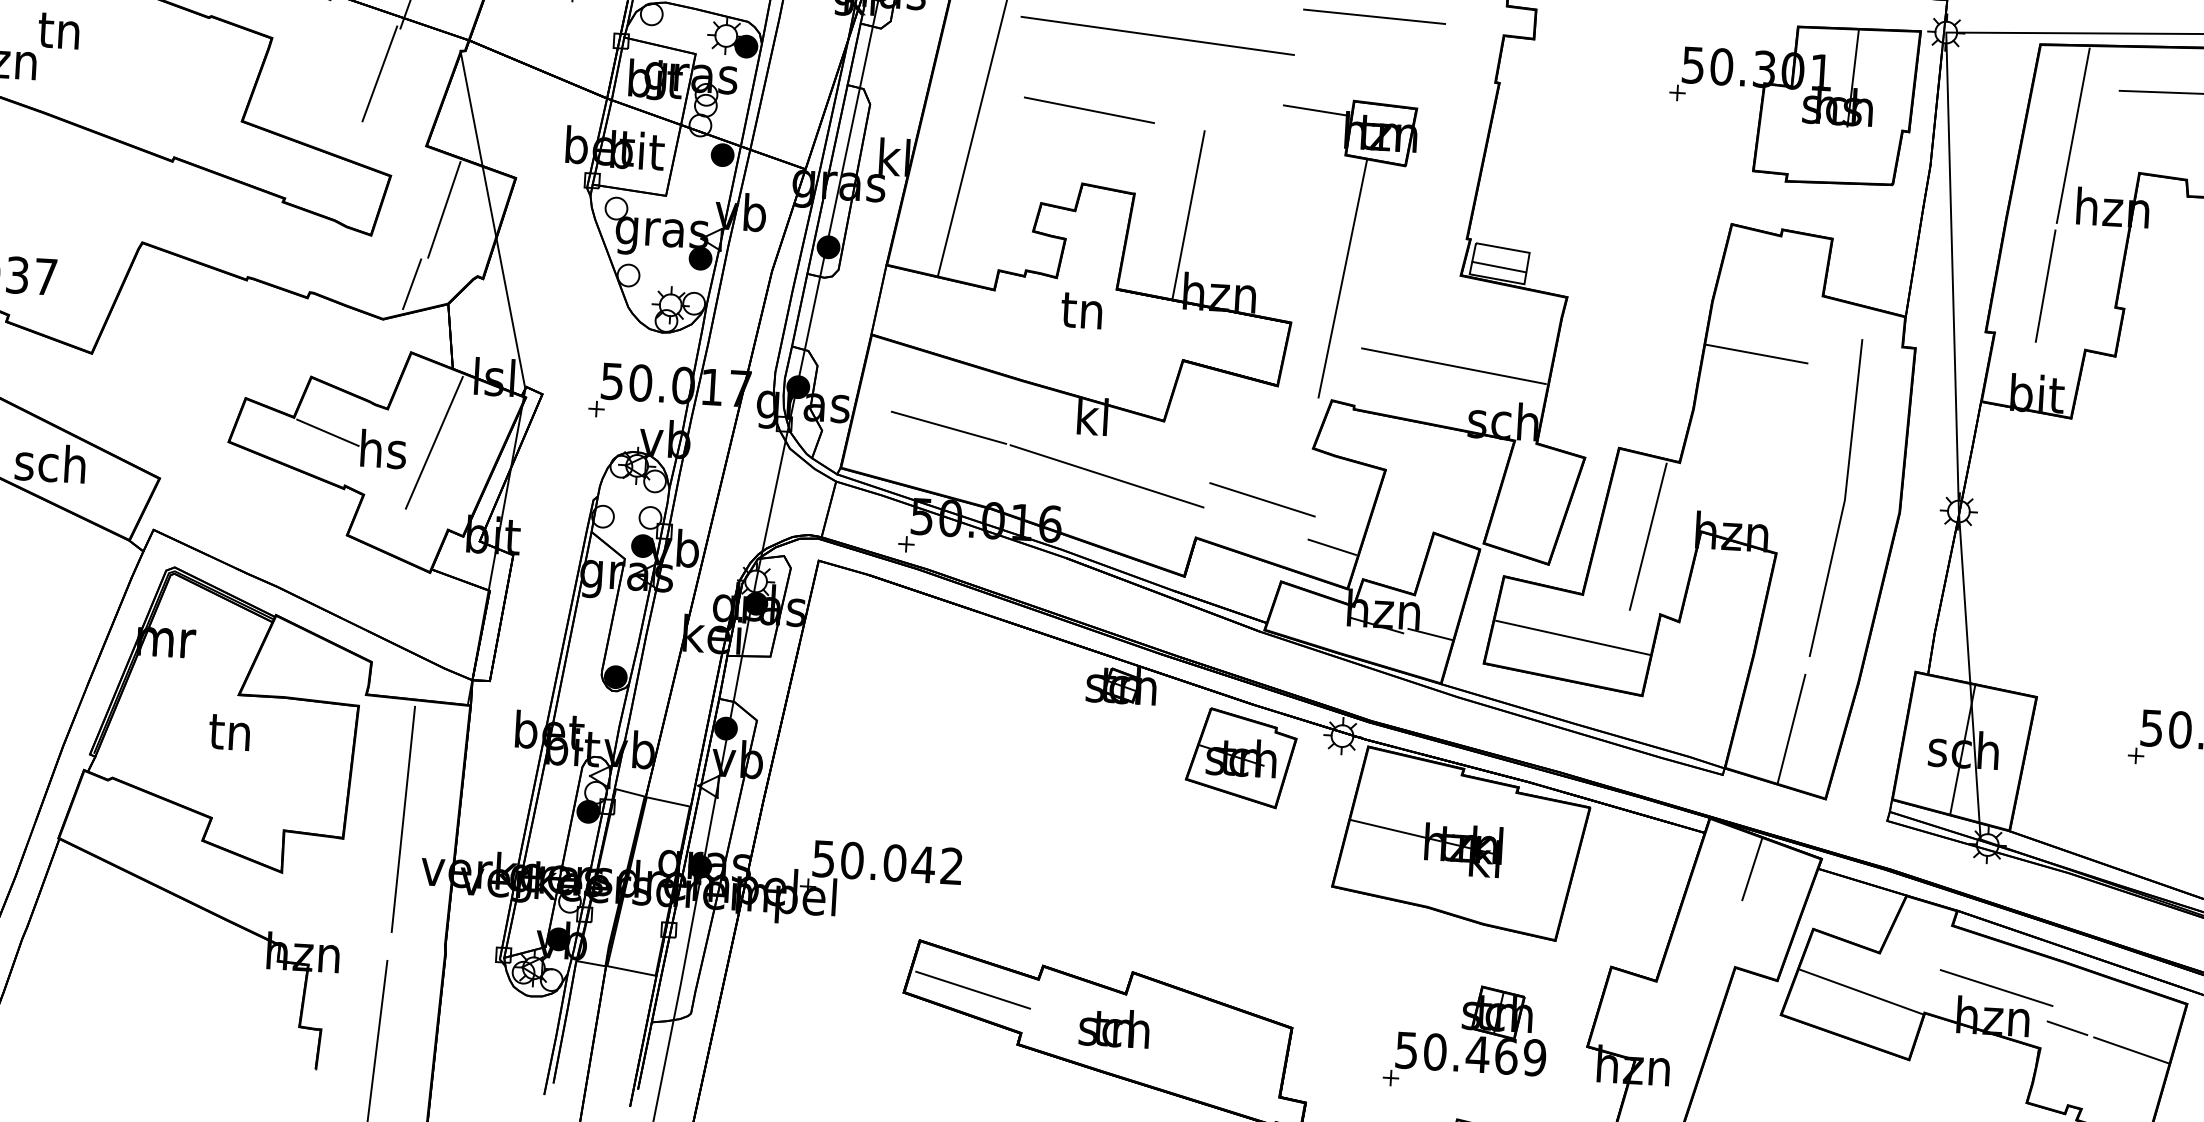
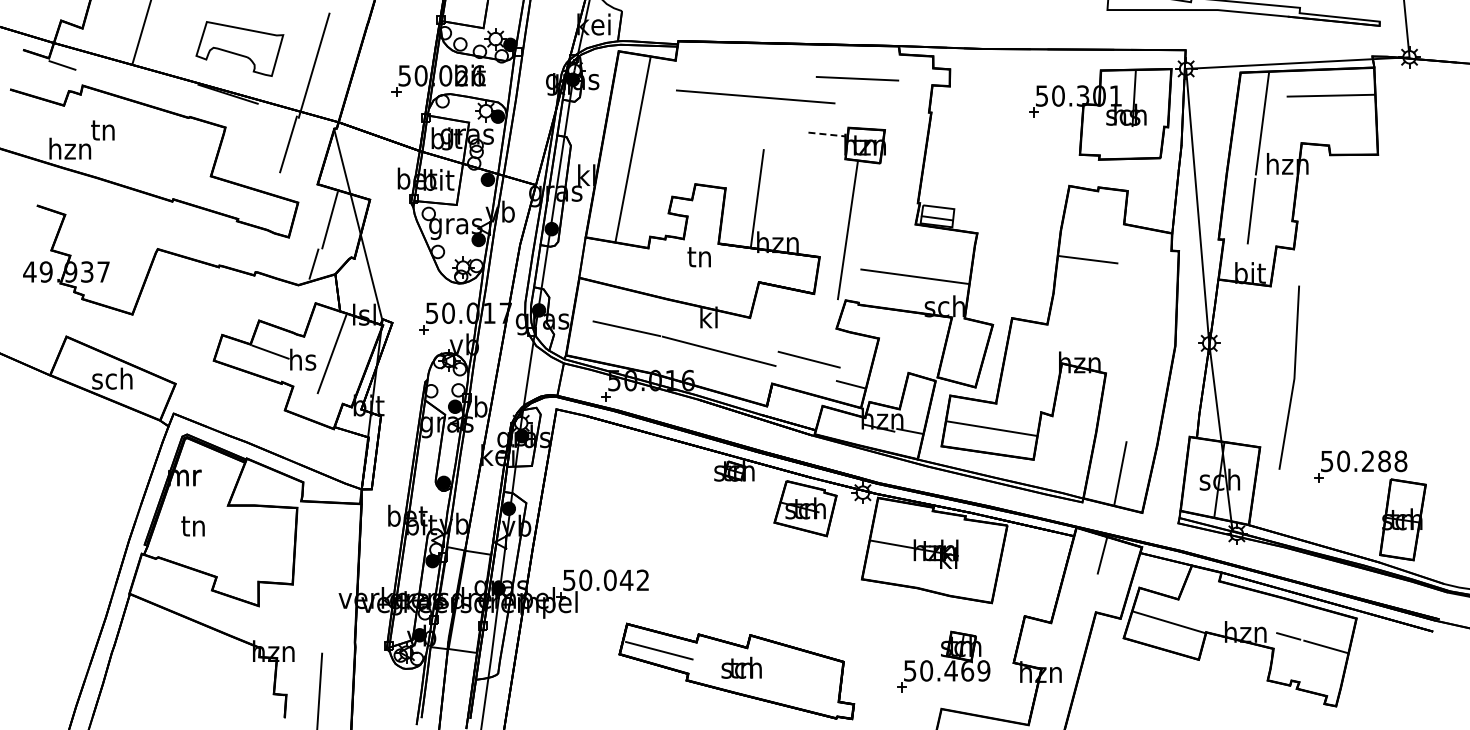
line: (1157, 35) -> (755, 96), moved
line: (1088, 109) -> (696, 141), removed
line: (1316, 110) -> (827, 134), solid -> dashed
line: (1843, 498) -> (1293, 377), moved
line: (1647, 535) -> (1031, 367), removed
text: (228, 732) -> (192, 526), moved
line: (403, 819) -> (326, 571), removed
line: (1996, 987) -> (1246, 615), removed

